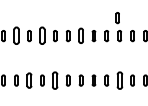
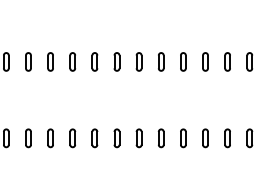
part: (117, 18) -> (201, 31), removed
part: (16, 36) -> (28, 62), size x0.62
part: (42, 36) -> (72, 62), size x0.62
part: (80, 36) -> (138, 62), size x0.71
part: (29, 80) -> (50, 138), size x0.71
part: (55, 80) -> (95, 138), size x0.62
part: (119, 80) -> (205, 138), size x0.62

